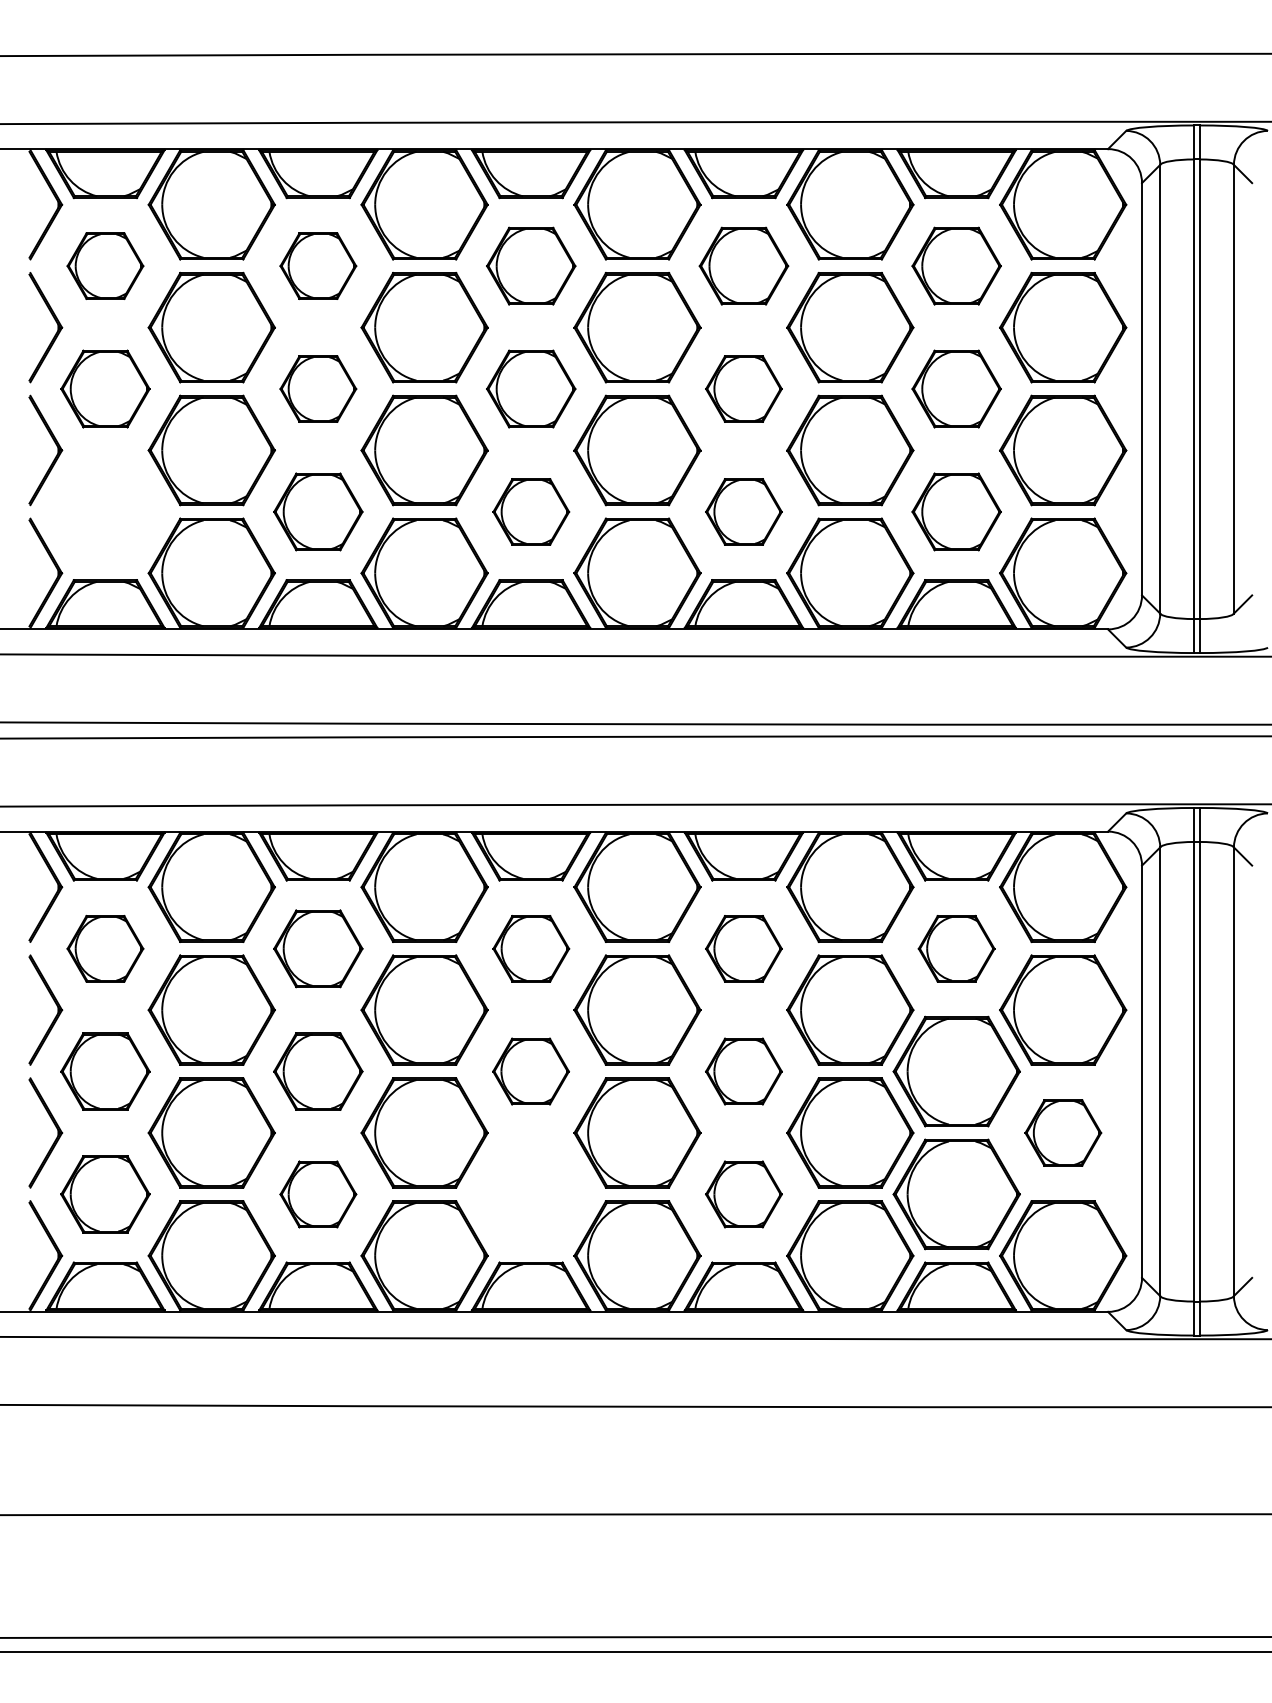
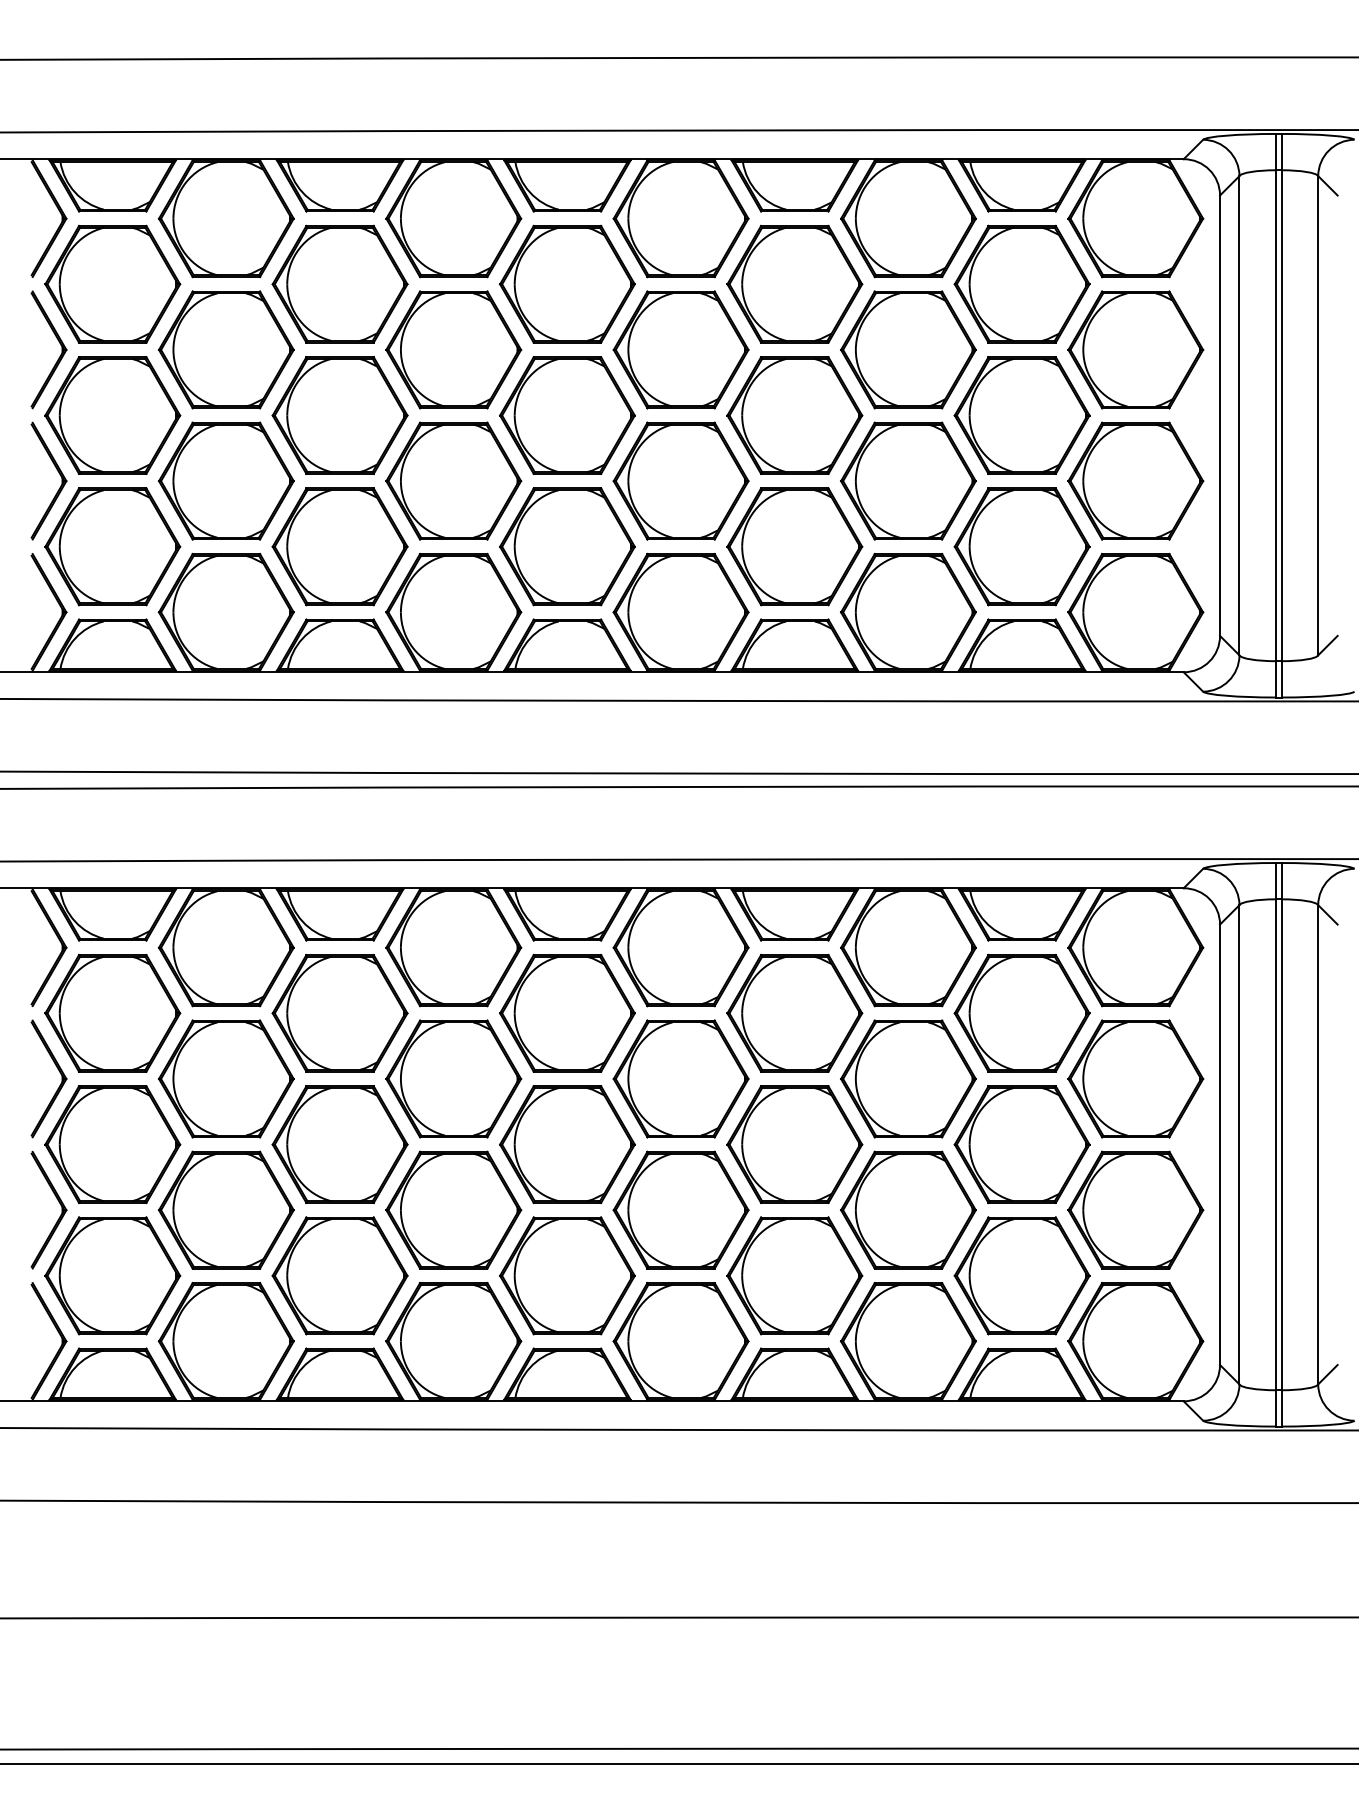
part: (105, 265) -> (112, 283), size x1.67
part: (318, 265) -> (340, 283), size x1.67
part: (531, 265) -> (567, 283), size x1.43
part: (743, 265) -> (794, 283), size x1.43
part: (956, 265) -> (1021, 283), size x1.43
part: (105, 388) -> (112, 414), size x1.43
part: (318, 388) -> (340, 414), size x1.67
part: (531, 388) -> (567, 414), size x1.43
part: (743, 388) -> (794, 414), size x1.67
part: (956, 388) -> (1021, 414), size x1.43
part: (105, 511) -> (112, 546), added
part: (318, 511) -> (340, 546), size x1.43
part: (531, 511) -> (567, 546), size x1.67
part: (743, 511) -> (794, 546), size x1.67
part: (956, 511) -> (1021, 546), size x1.43
part: (105, 948) -> (112, 1013), size x1.67
part: (318, 948) -> (340, 1013), size x1.43
part: (531, 948) -> (567, 1013), size x1.67
part: (743, 948) -> (794, 1013), size x1.67
part: (956, 948) -> (1021, 1013), size x1.67
part: (105, 1071) -> (112, 1144), size x1.43
part: (318, 1071) -> (340, 1144), size x1.43
part: (530, 1071) -> (566, 1144), size x1.67
part: (743, 1071) -> (794, 1144), size x1.67
part: (1063, 1132) -> (1136, 1209), size x1.67
part: (105, 1194) -> (112, 1275), size x1.43
part: (318, 1194) -> (340, 1275), size x1.67
part: (530, 1194) -> (566, 1275), added
part: (743, 1194) -> (794, 1275), size x1.67

